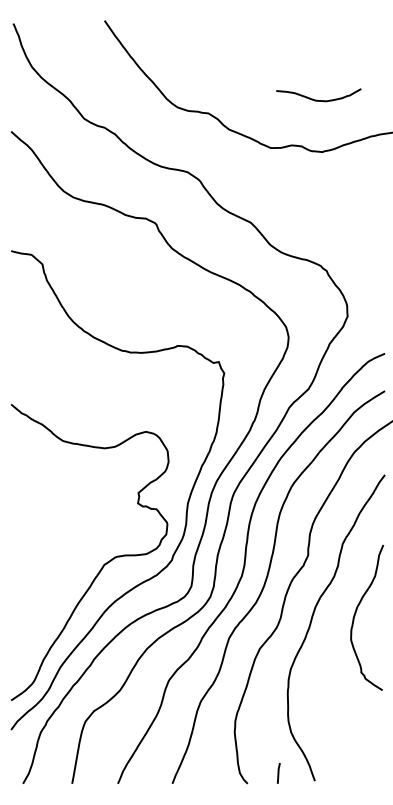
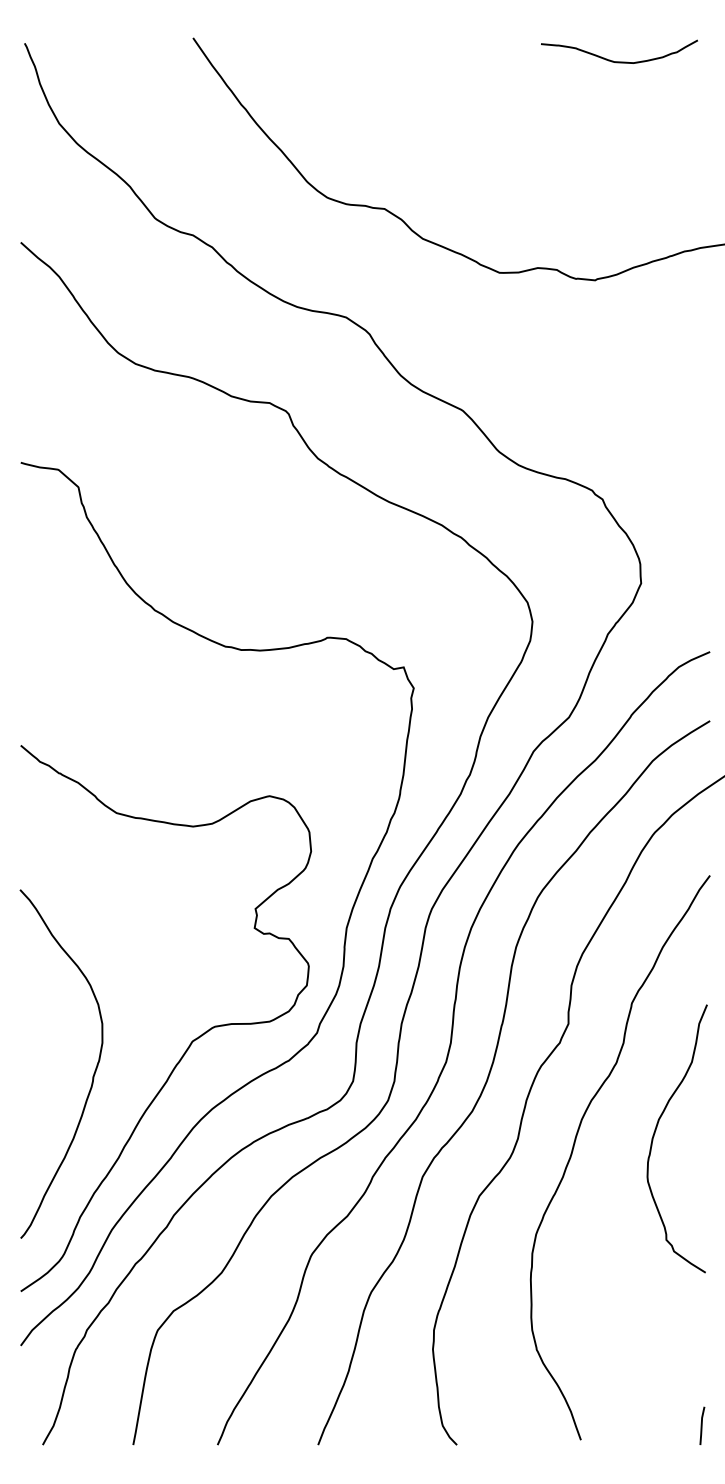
curve: (317, 99) -> (616, 59), moved
curve: (49, 583) -> (91, 1075), added
line: (278, 773) -> (701, 1426), moved

